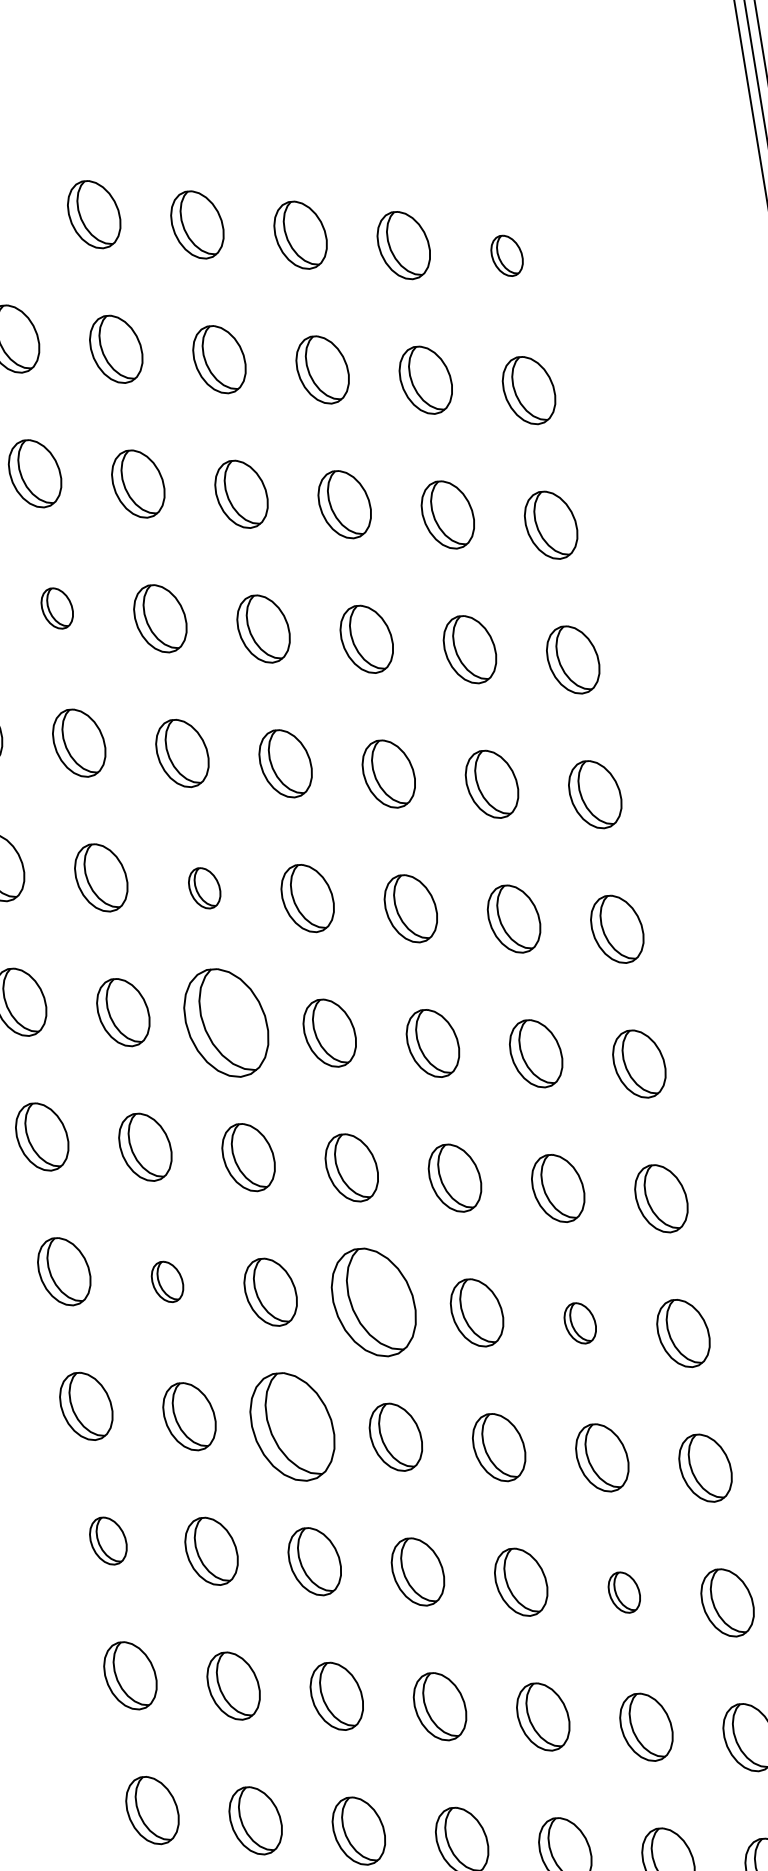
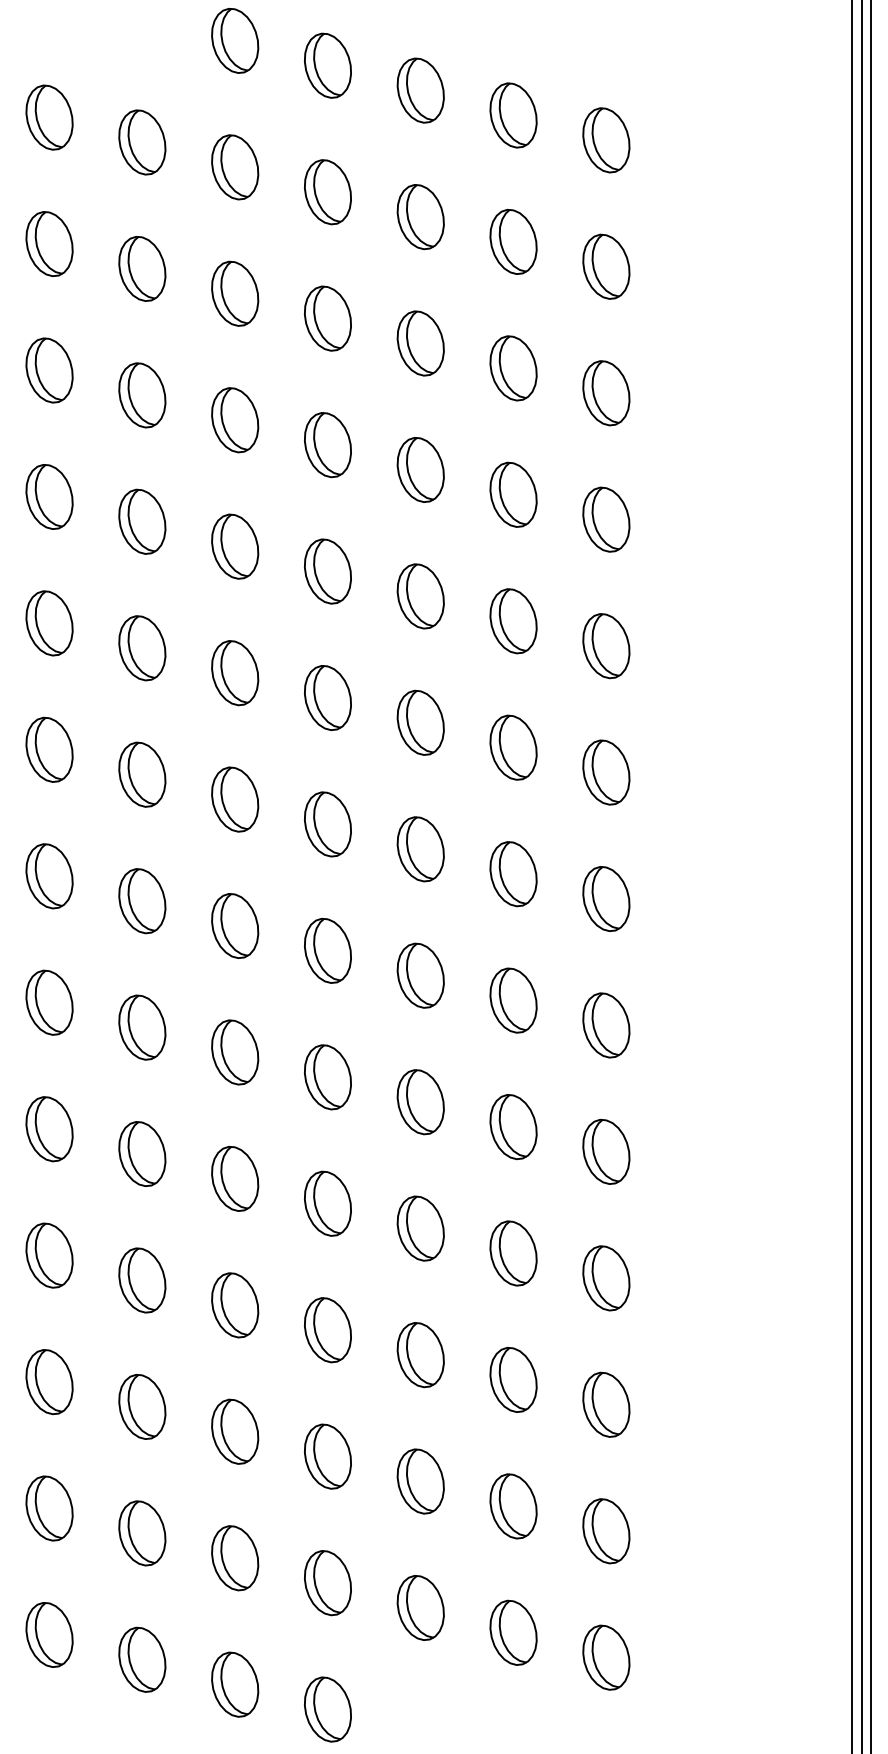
part: (507, 255) -> (606, 140), size x1.67
part: (57, 608) -> (142, 395), size x1.67
part: (204, 888) -> (235, 673), size x1.67
part: (226, 1022) -> (235, 799), size x0.62
part: (167, 1281) -> (142, 1027), size x1.67
part: (373, 1302) -> (327, 1077), size x0.62
part: (580, 1323) -> (513, 1127), size x1.67
part: (293, 1426) -> (235, 1178), size x0.62
part: (108, 1540) -> (49, 1255), size x1.43
part: (624, 1592) -> (513, 1379), size x1.67

